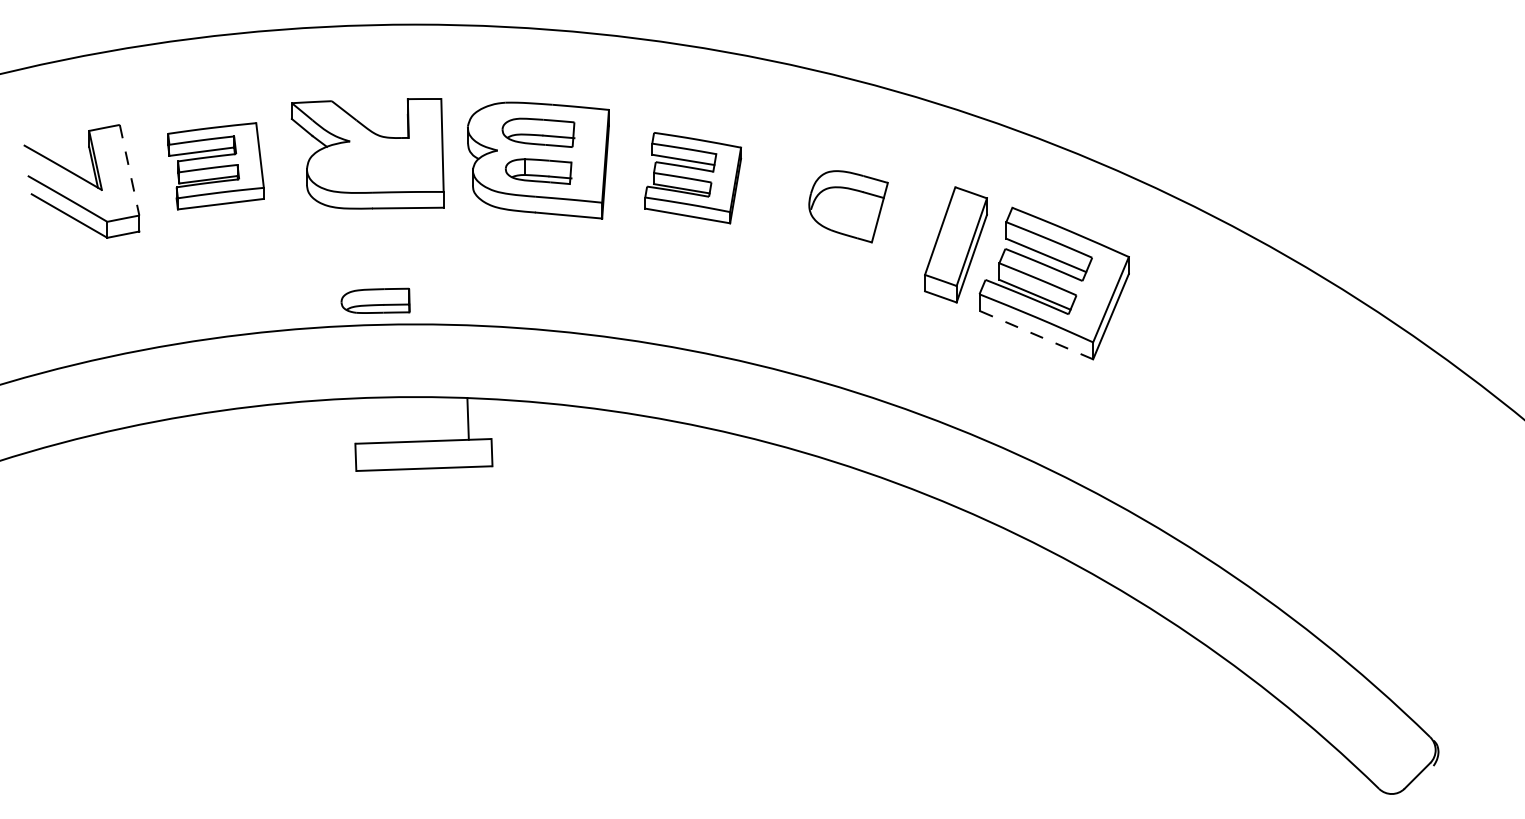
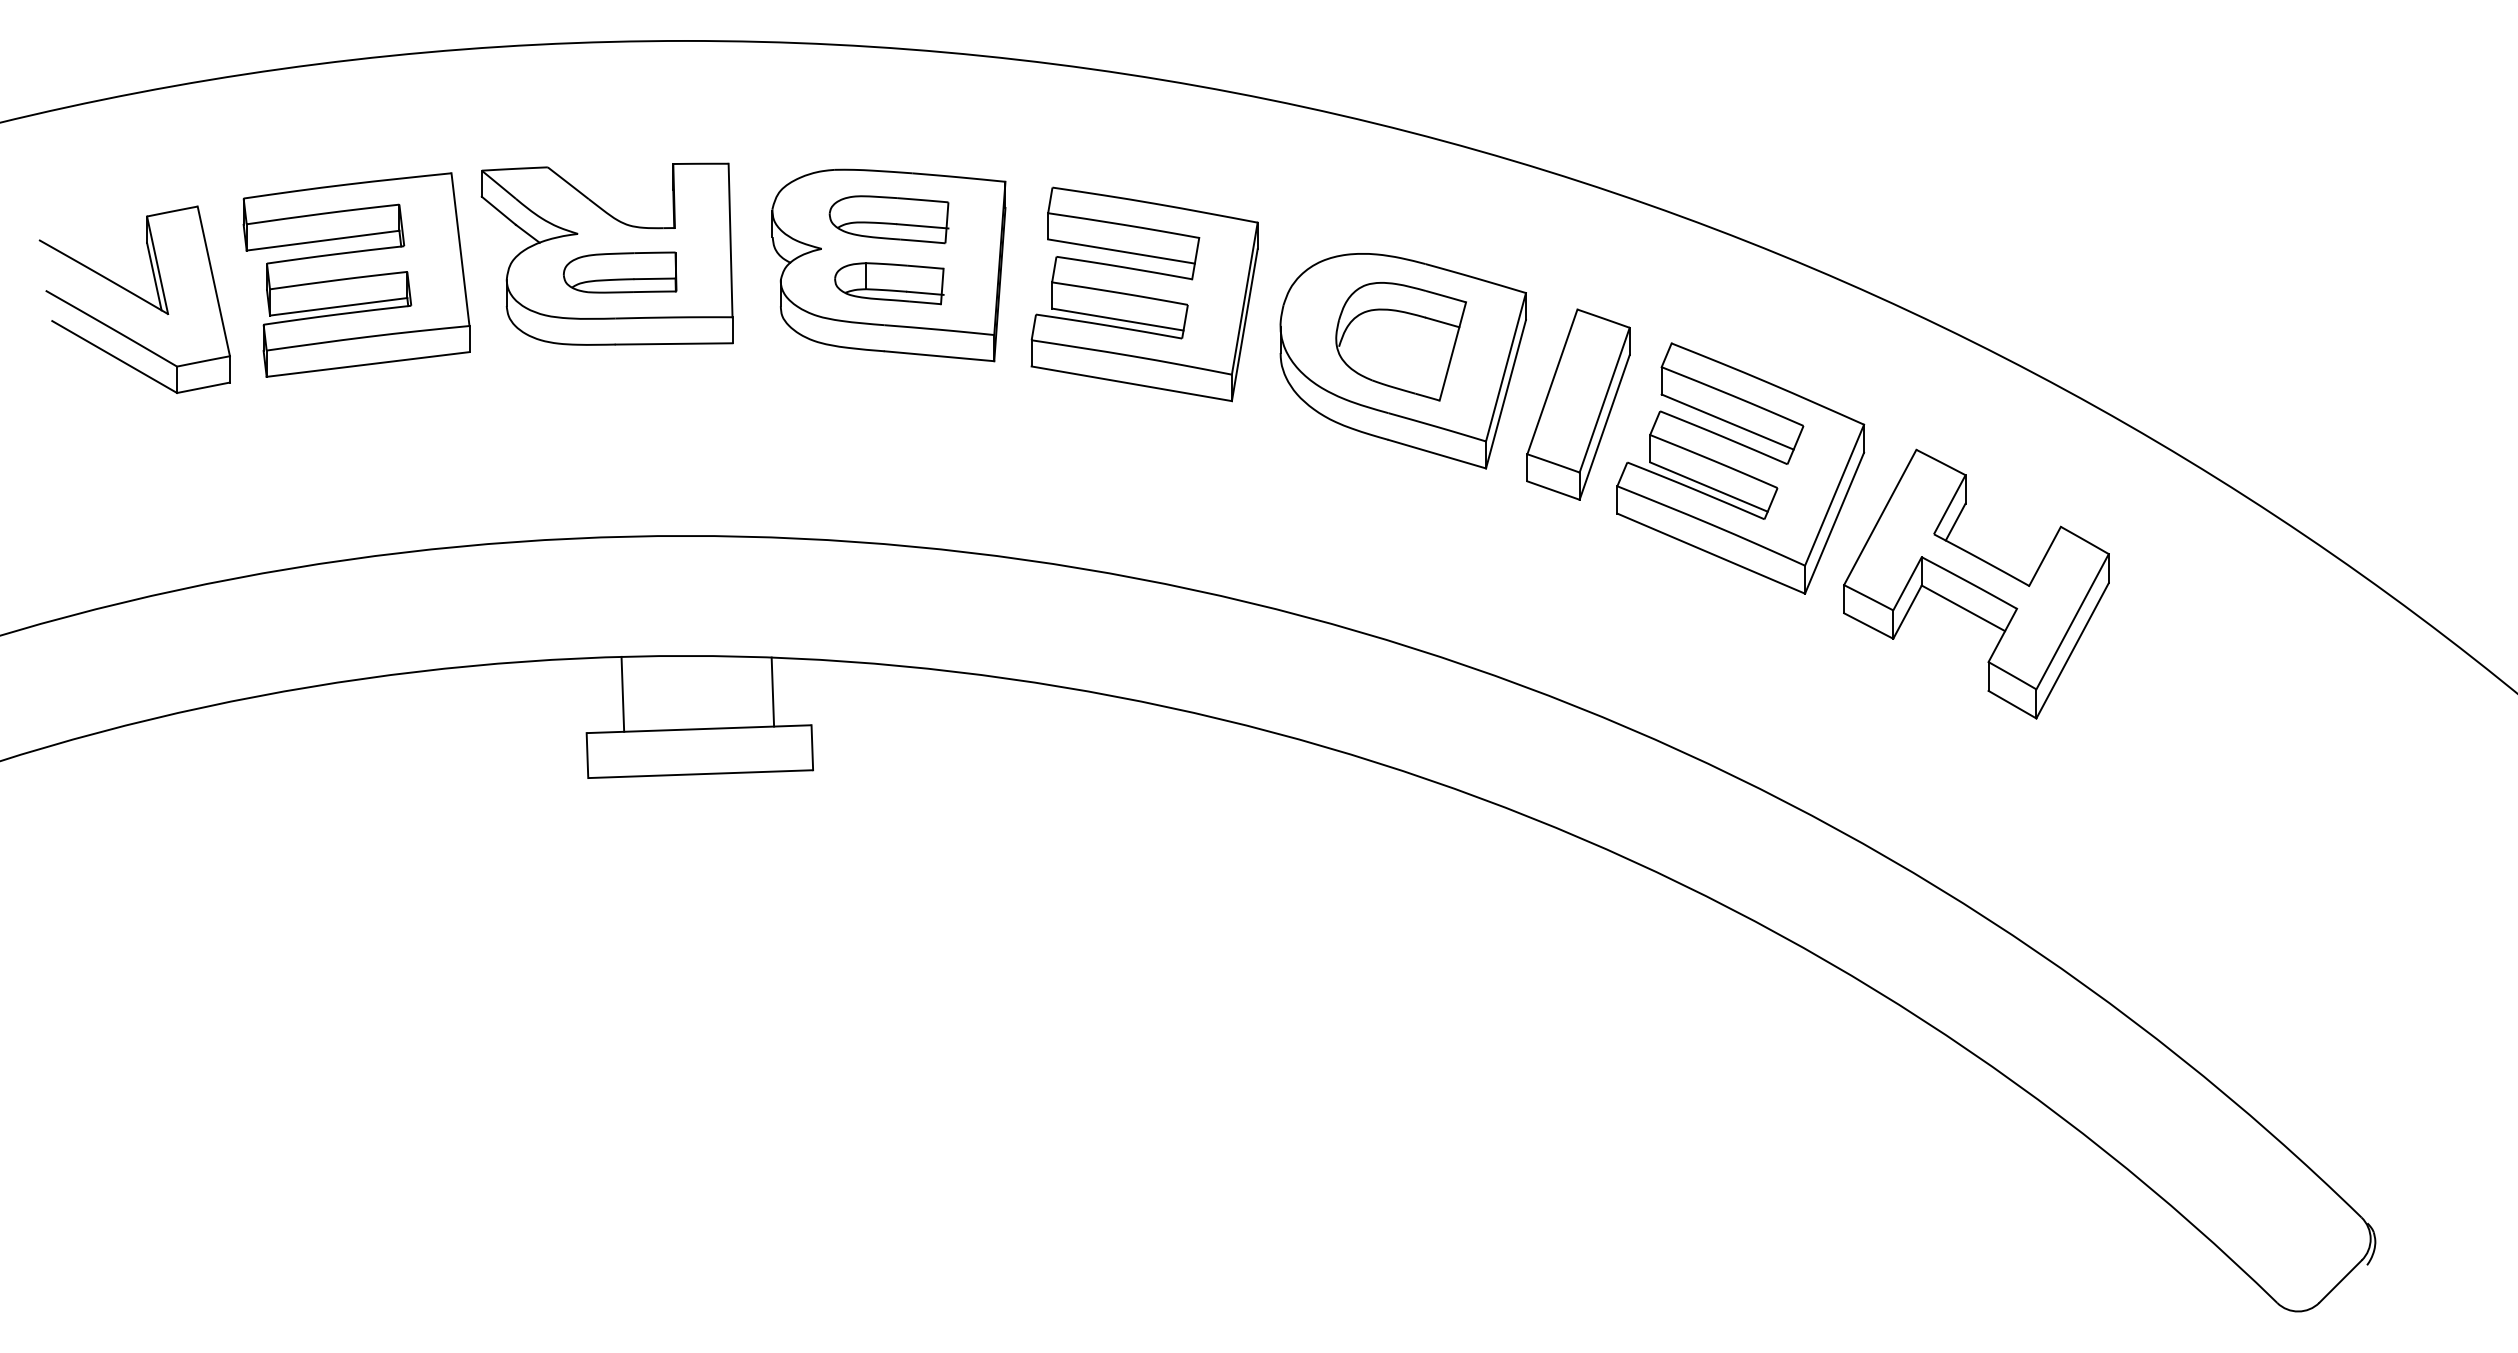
part: (215, 165) -> (355, 273), size x1.43
line: (129, 170) -> (213, 281), dashed -> solid
part: (692, 177) -> (1143, 293), size x1.43
part: (849, 218) -> (1402, 361), added
part: (375, 300) -> (619, 271), moved
line: (1036, 335) -> (1711, 554), dashed -> solid
part: (1196, 353) -> (1975, 584), added
line: (377, 419) -> (623, 693), added

